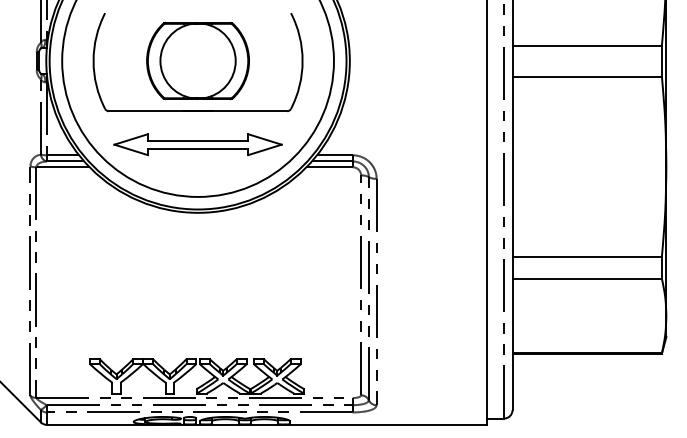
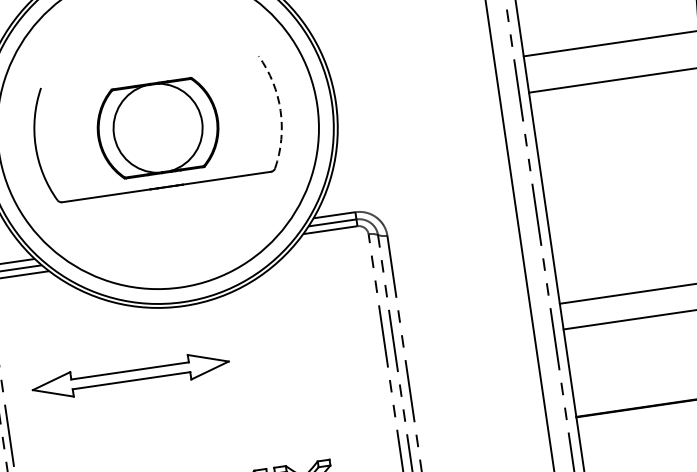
arc: (302, 61) -> (280, 110), solid -> dashed
part: (197, 144) -> (130, 375), moved

